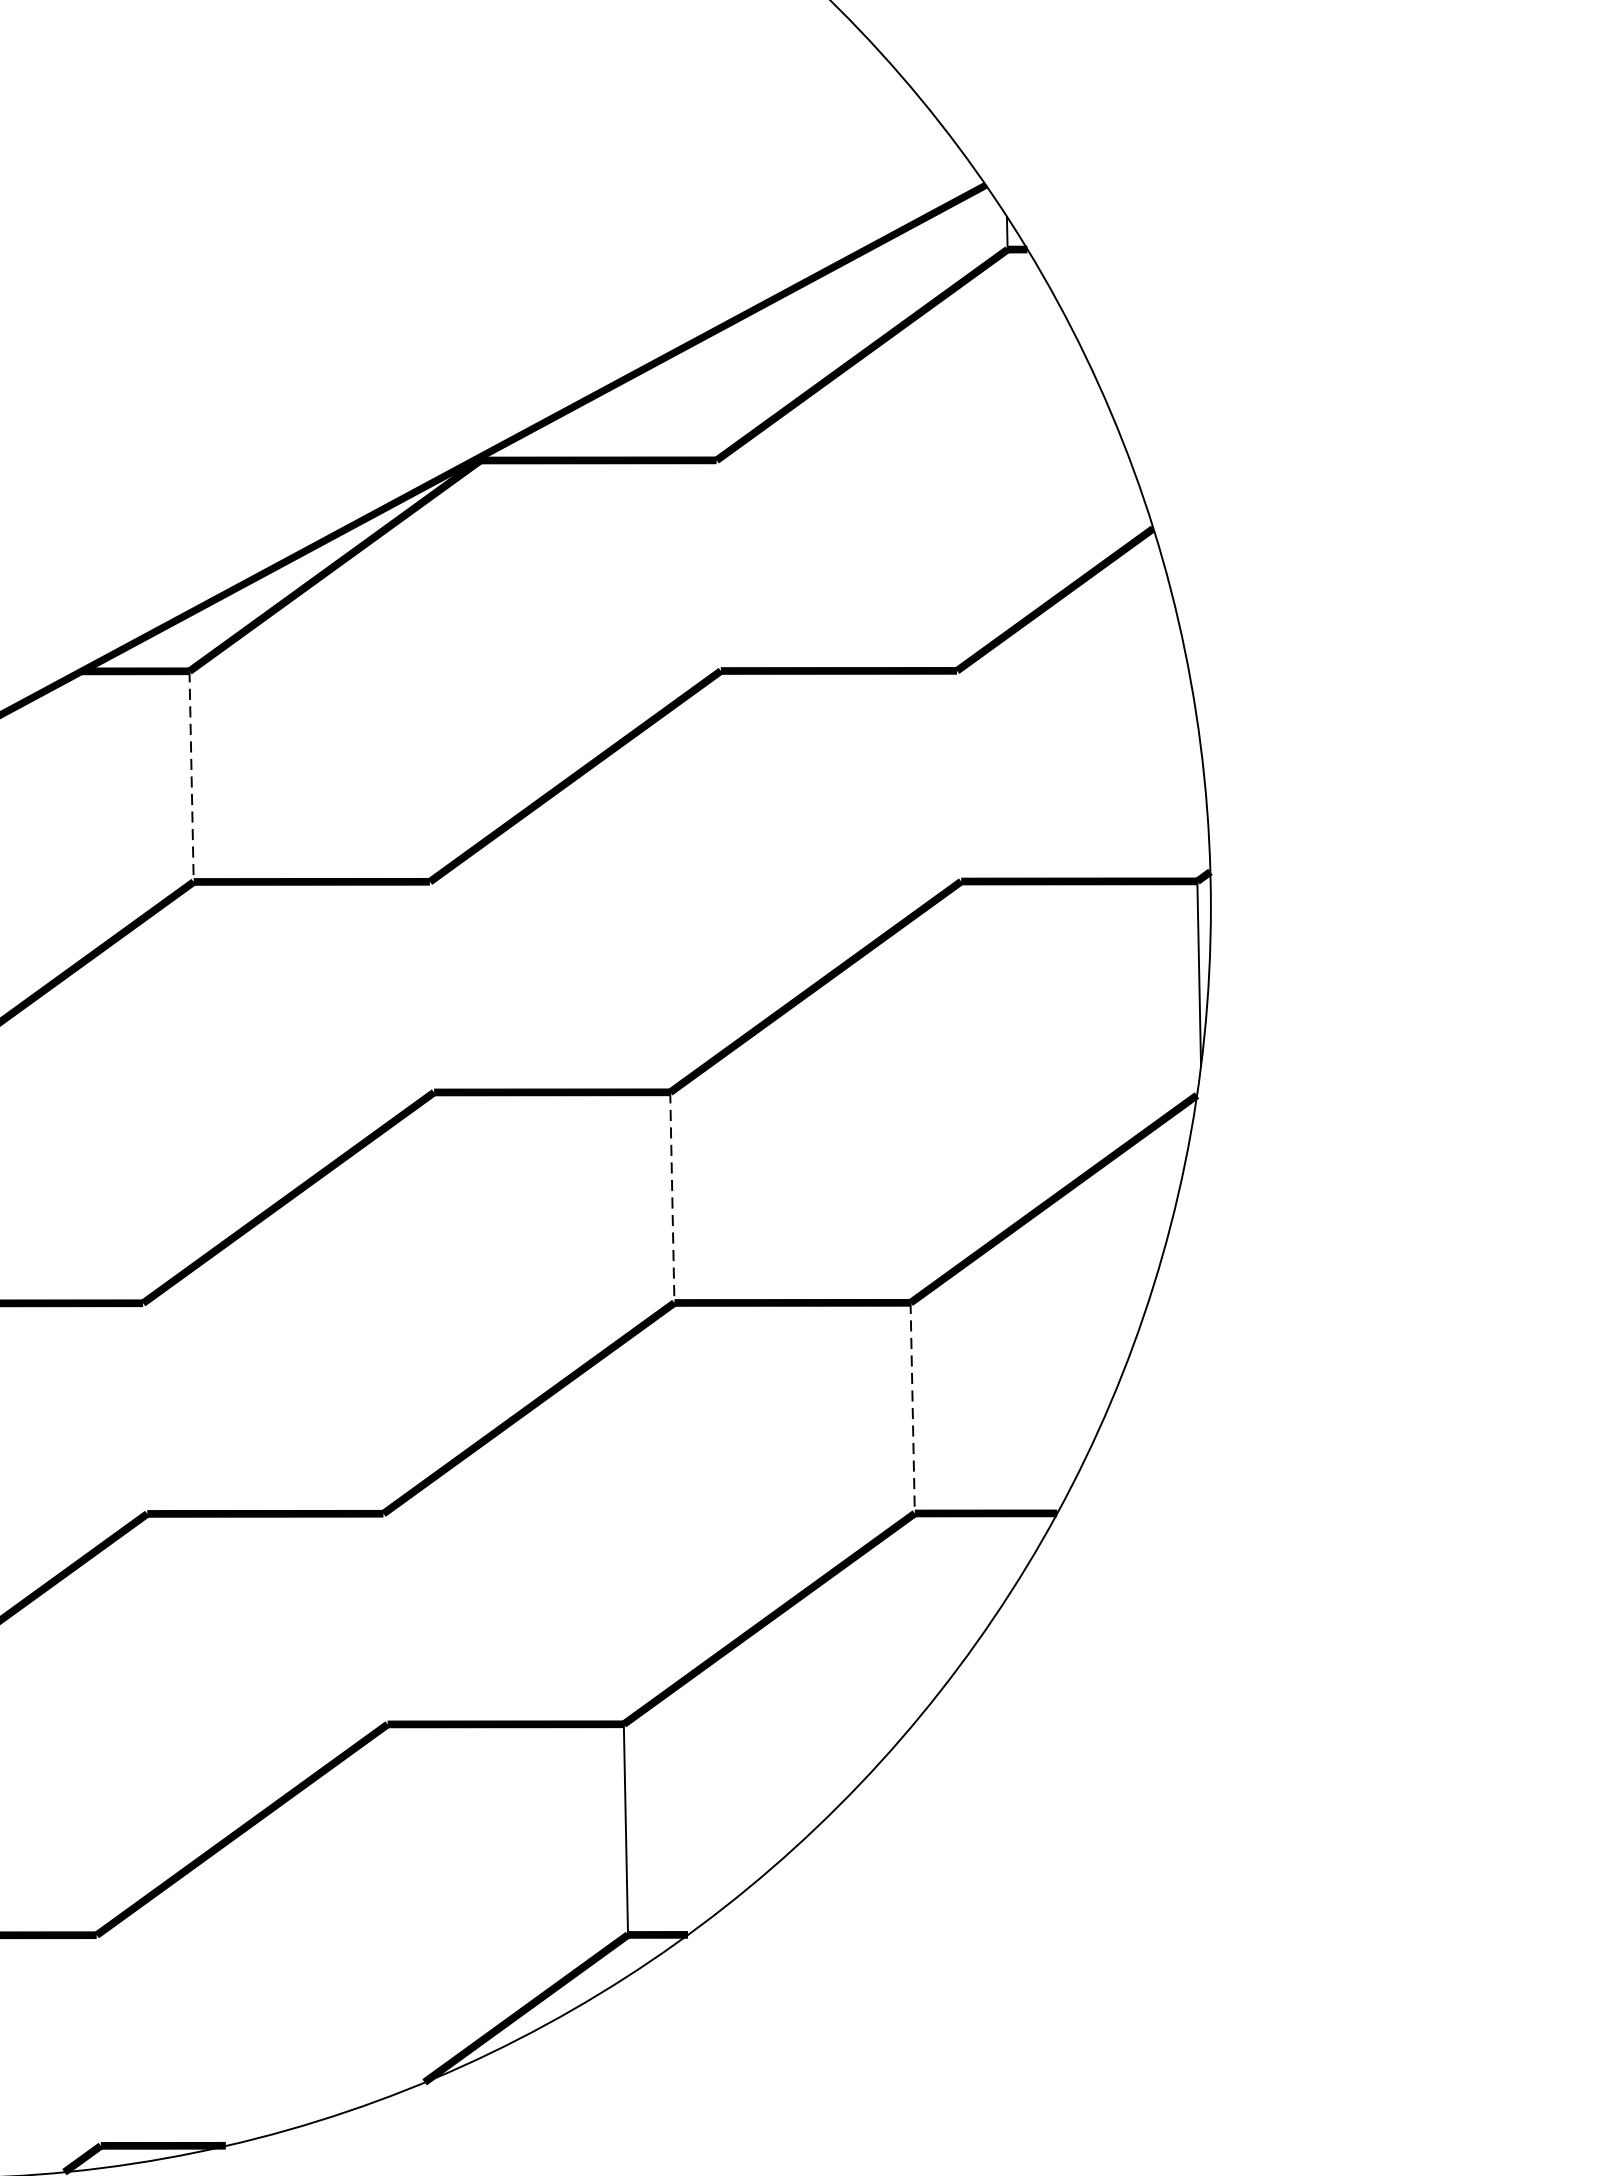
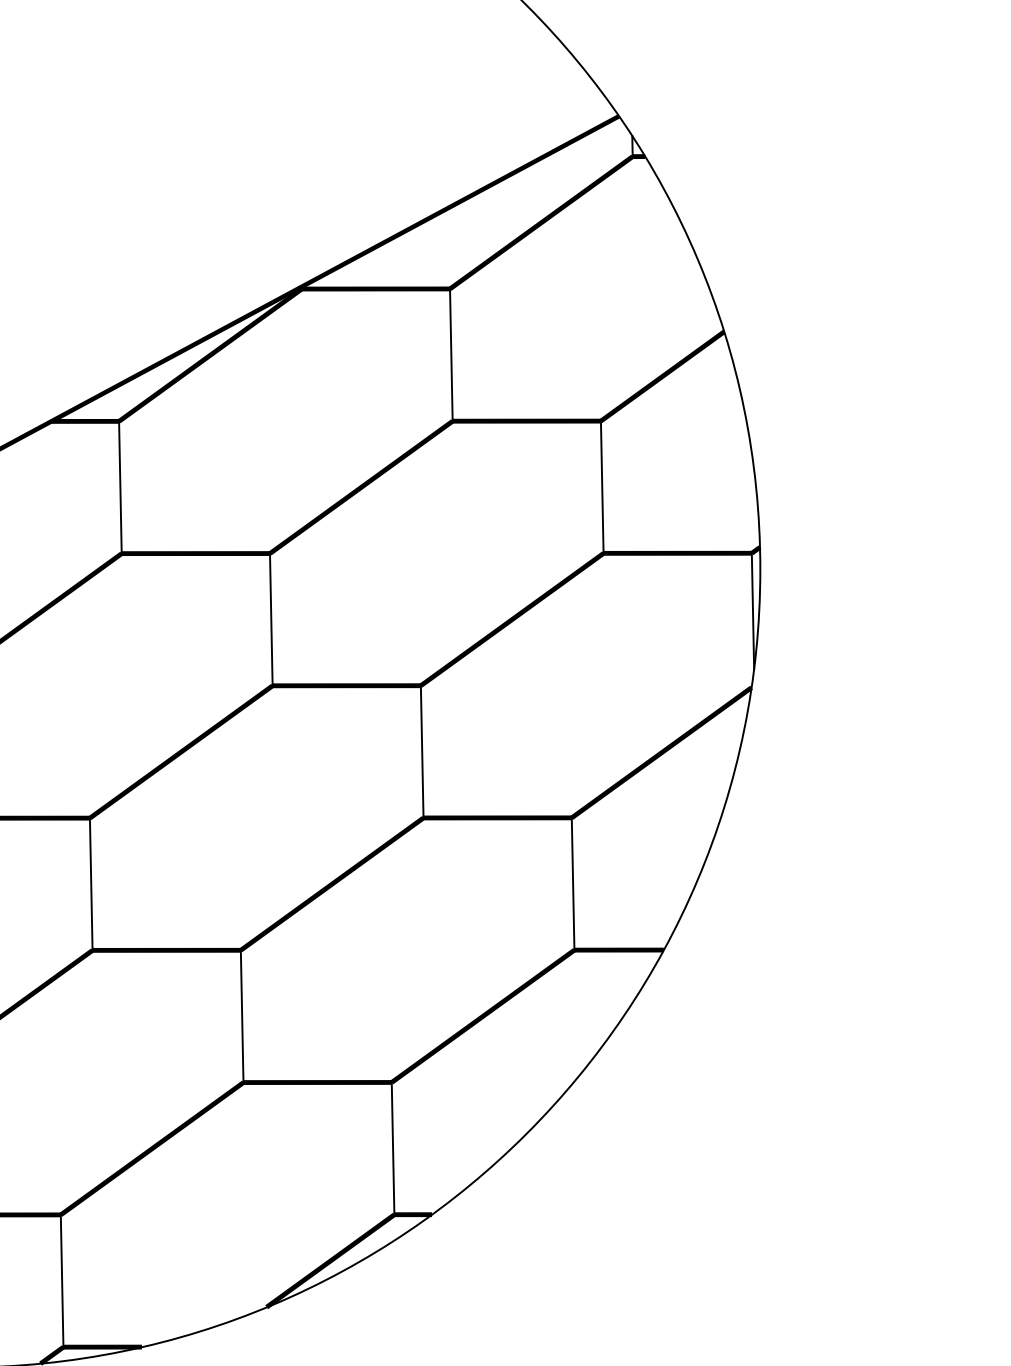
line: (718, 564) -> (451, 354), added
line: (957, 776) -> (601, 487), added
line: (191, 778) -> (120, 488), dashed -> solid
line: (430, 986) -> (270, 619), added
line: (672, 1198) -> (422, 752), dashed -> solid
line: (143, 1408) -> (90, 884), added
line: (913, 1408) -> (573, 884), dashed -> solid
line: (384, 1619) -> (241, 1016), added
line: (97, 2039) -> (61, 1280), added

